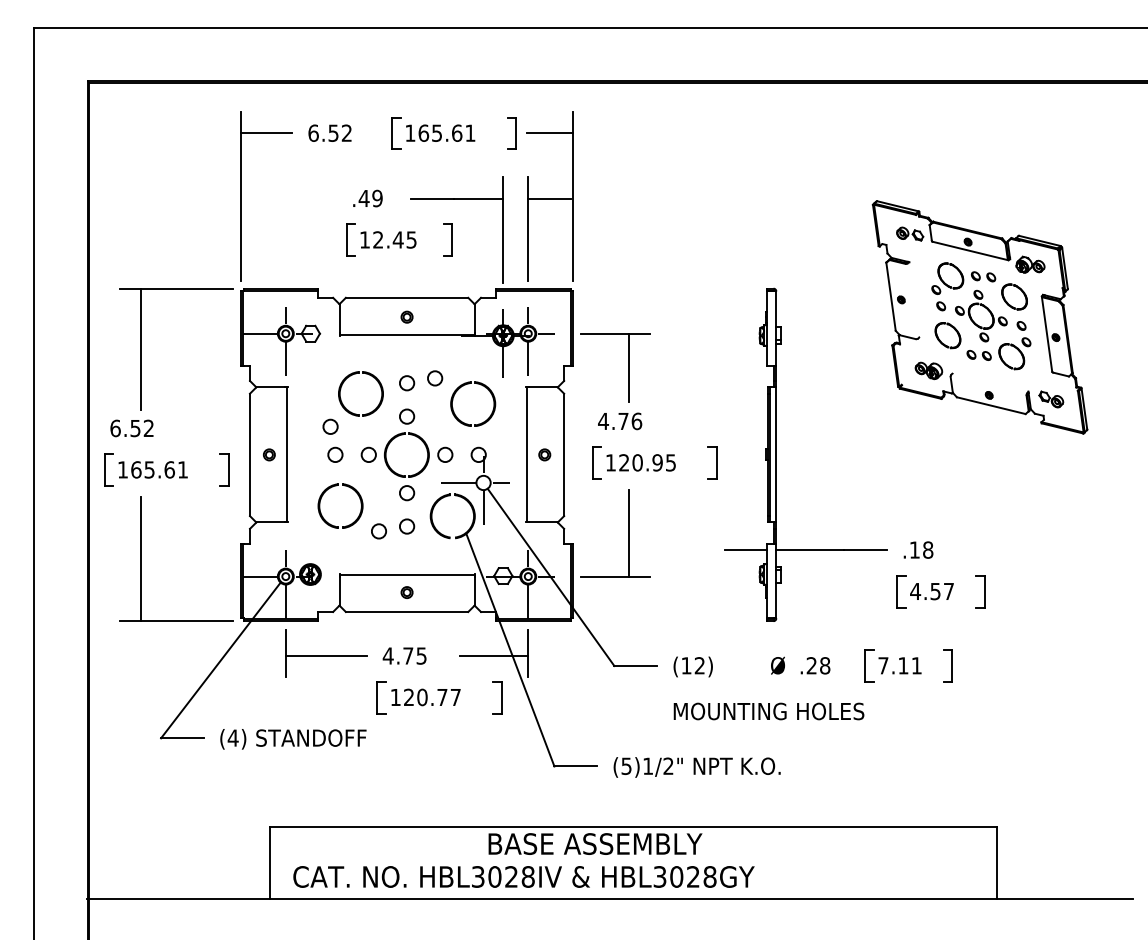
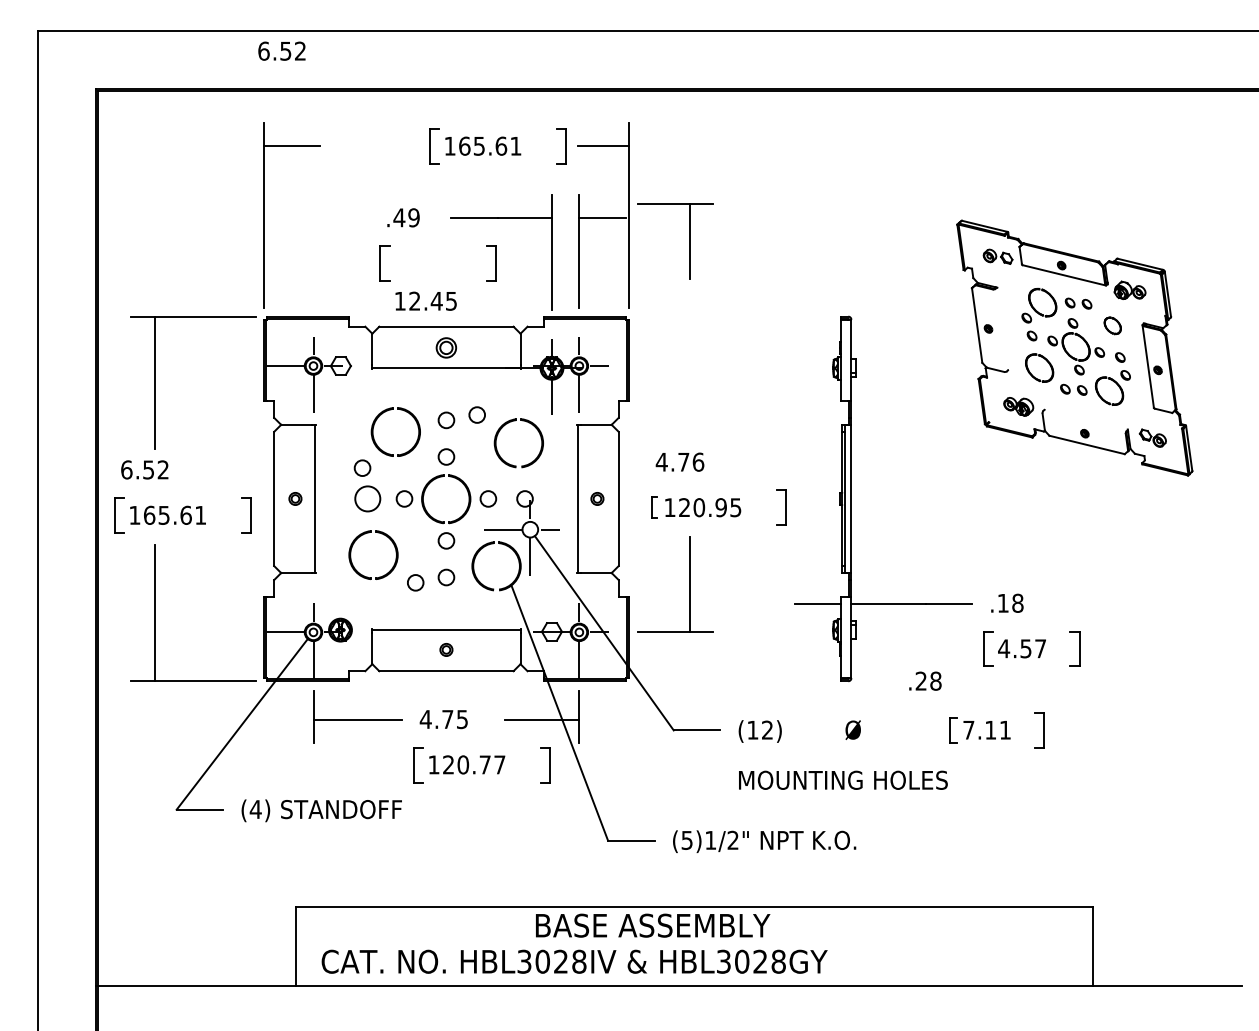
text: (329, 132) -> (281, 50), moved
text: (387, 239) -> (425, 300), moved
part: (1014, 296) -> (1112, 325), size x0.6
part: (407, 316) -> (446, 347), size x1.6
part: (628, 367) -> (689, 241), moved
circle: (335, 454) -> (367, 498), size x1.6
part: (596, 462) -> (654, 507), size x0.6
text: (815, 665) -> (925, 680), moved
part: (869, 666) -> (953, 730), size x0.7

